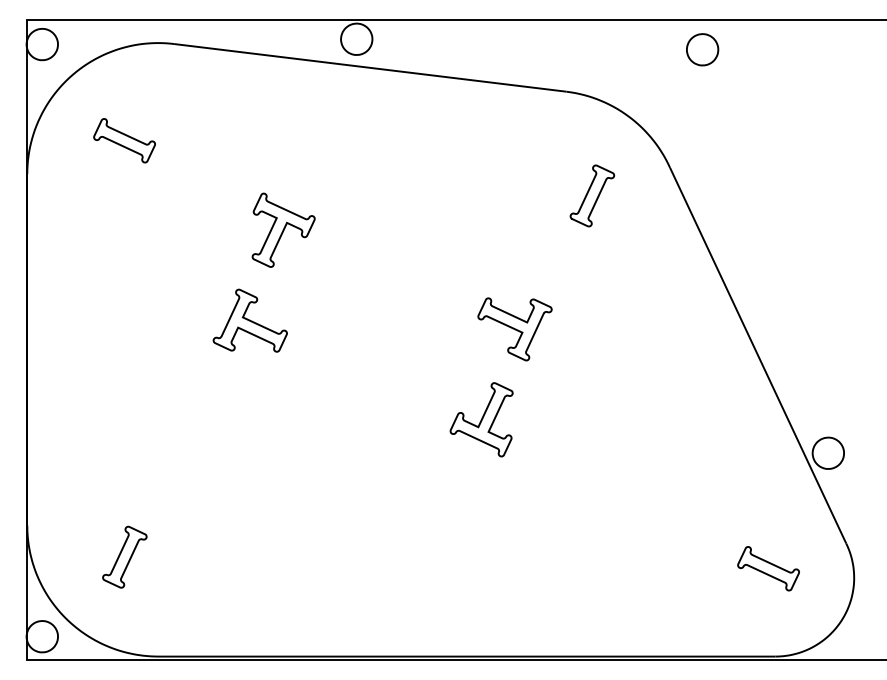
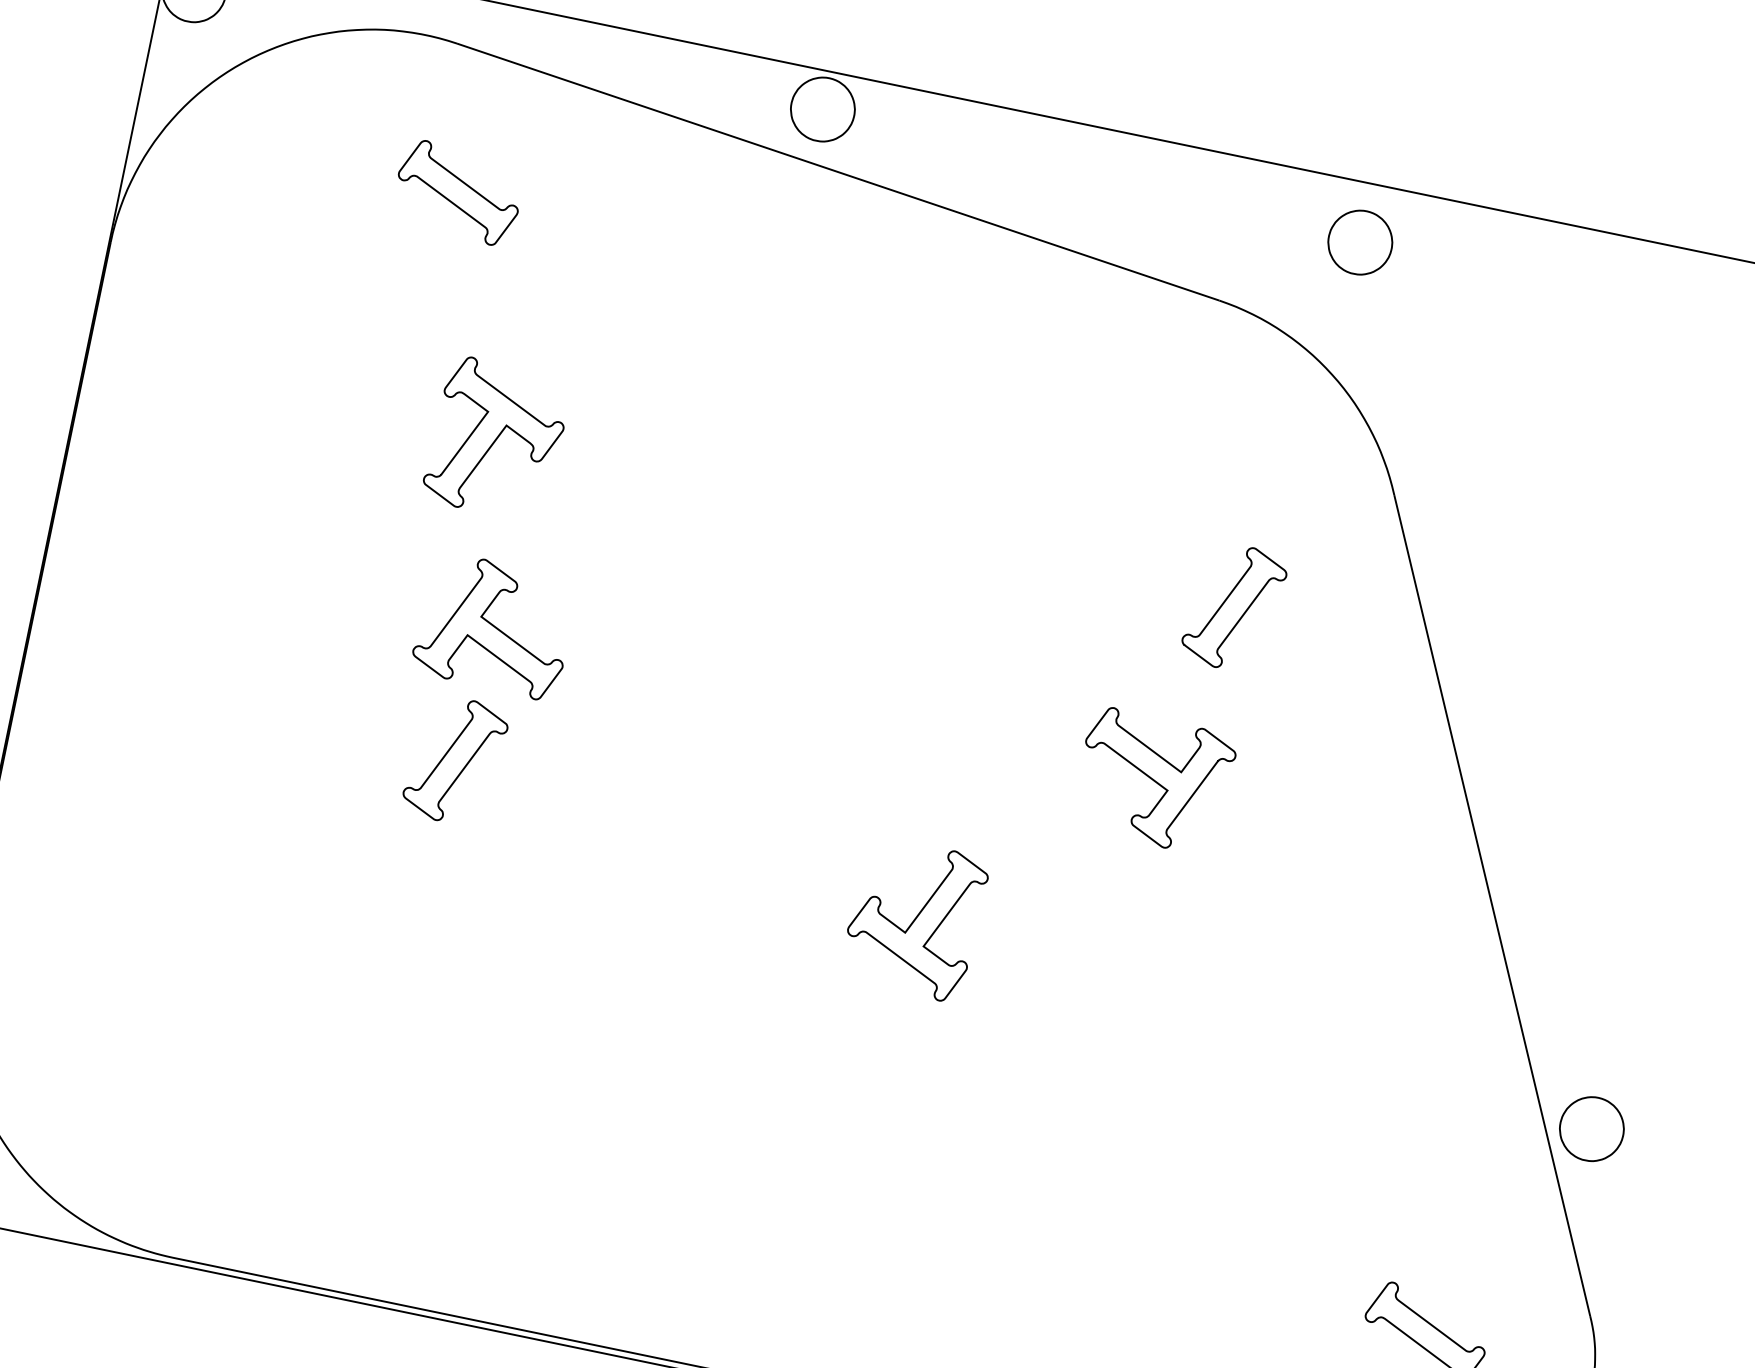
part: (702, 49) -> (1360, 242), moved
part: (124, 140) -> (458, 192), moved
curve: (588, 193) -> (1227, 601), moved
curve: (283, 229) -> (496, 437), moved
curve: (514, 329) -> (1153, 780), moved
part: (124, 556) -> (455, 759), moved

